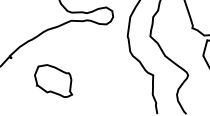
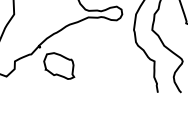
part: (53, 80) -> (59, 65), moved

